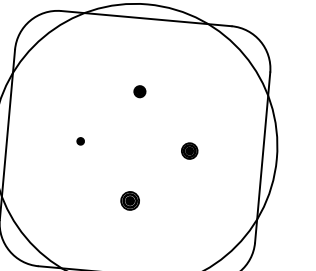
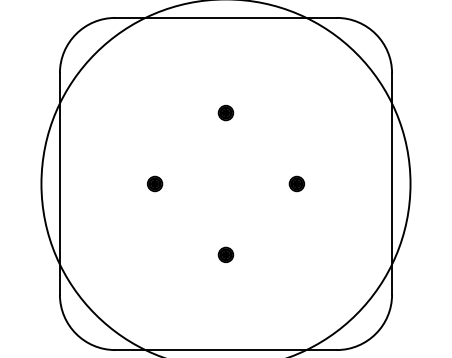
part: (80, 141) -> (155, 183), size x1.67
part: (189, 150) -> (296, 183), size x0.71
part: (129, 200) -> (225, 254), size x0.62

